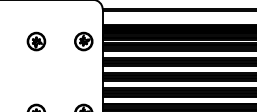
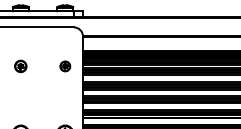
part: (35, 41) -> (20, 66), size x0.7
part: (84, 41) -> (65, 66), size x0.6

